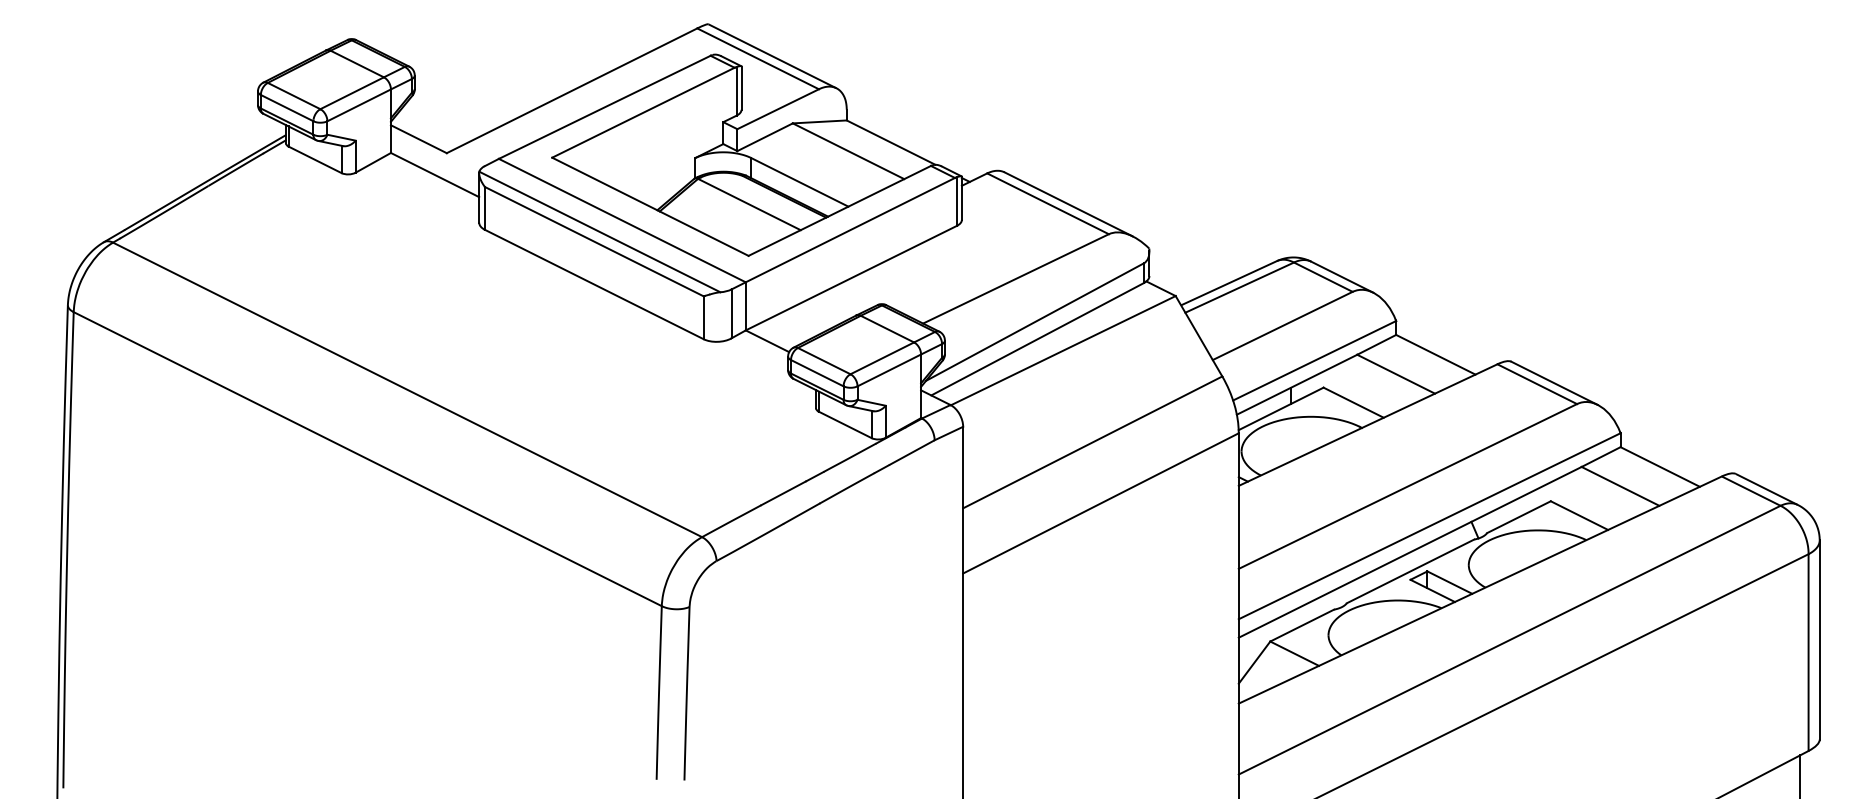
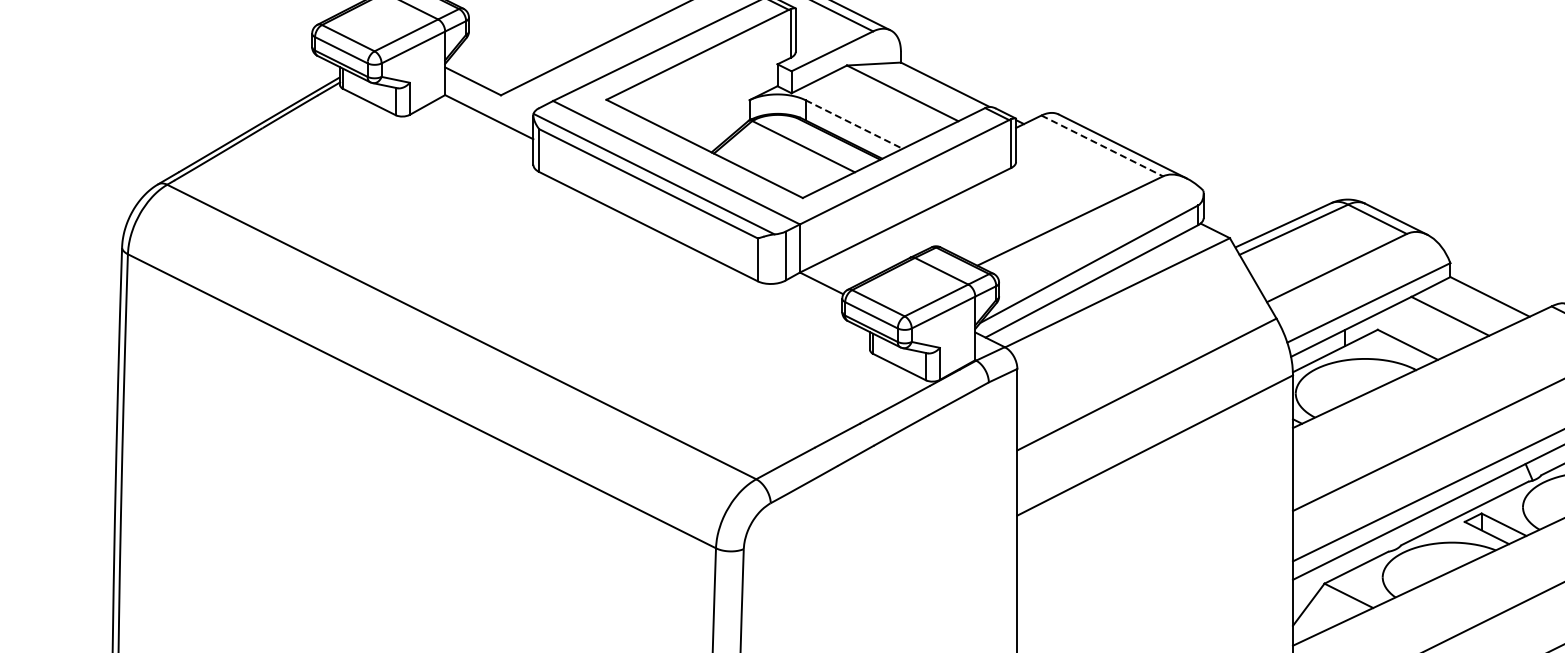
line: (800, 182) -> (854, 124), solid -> dashed
line: (1048, 204) -> (1102, 146), solid -> dashed

